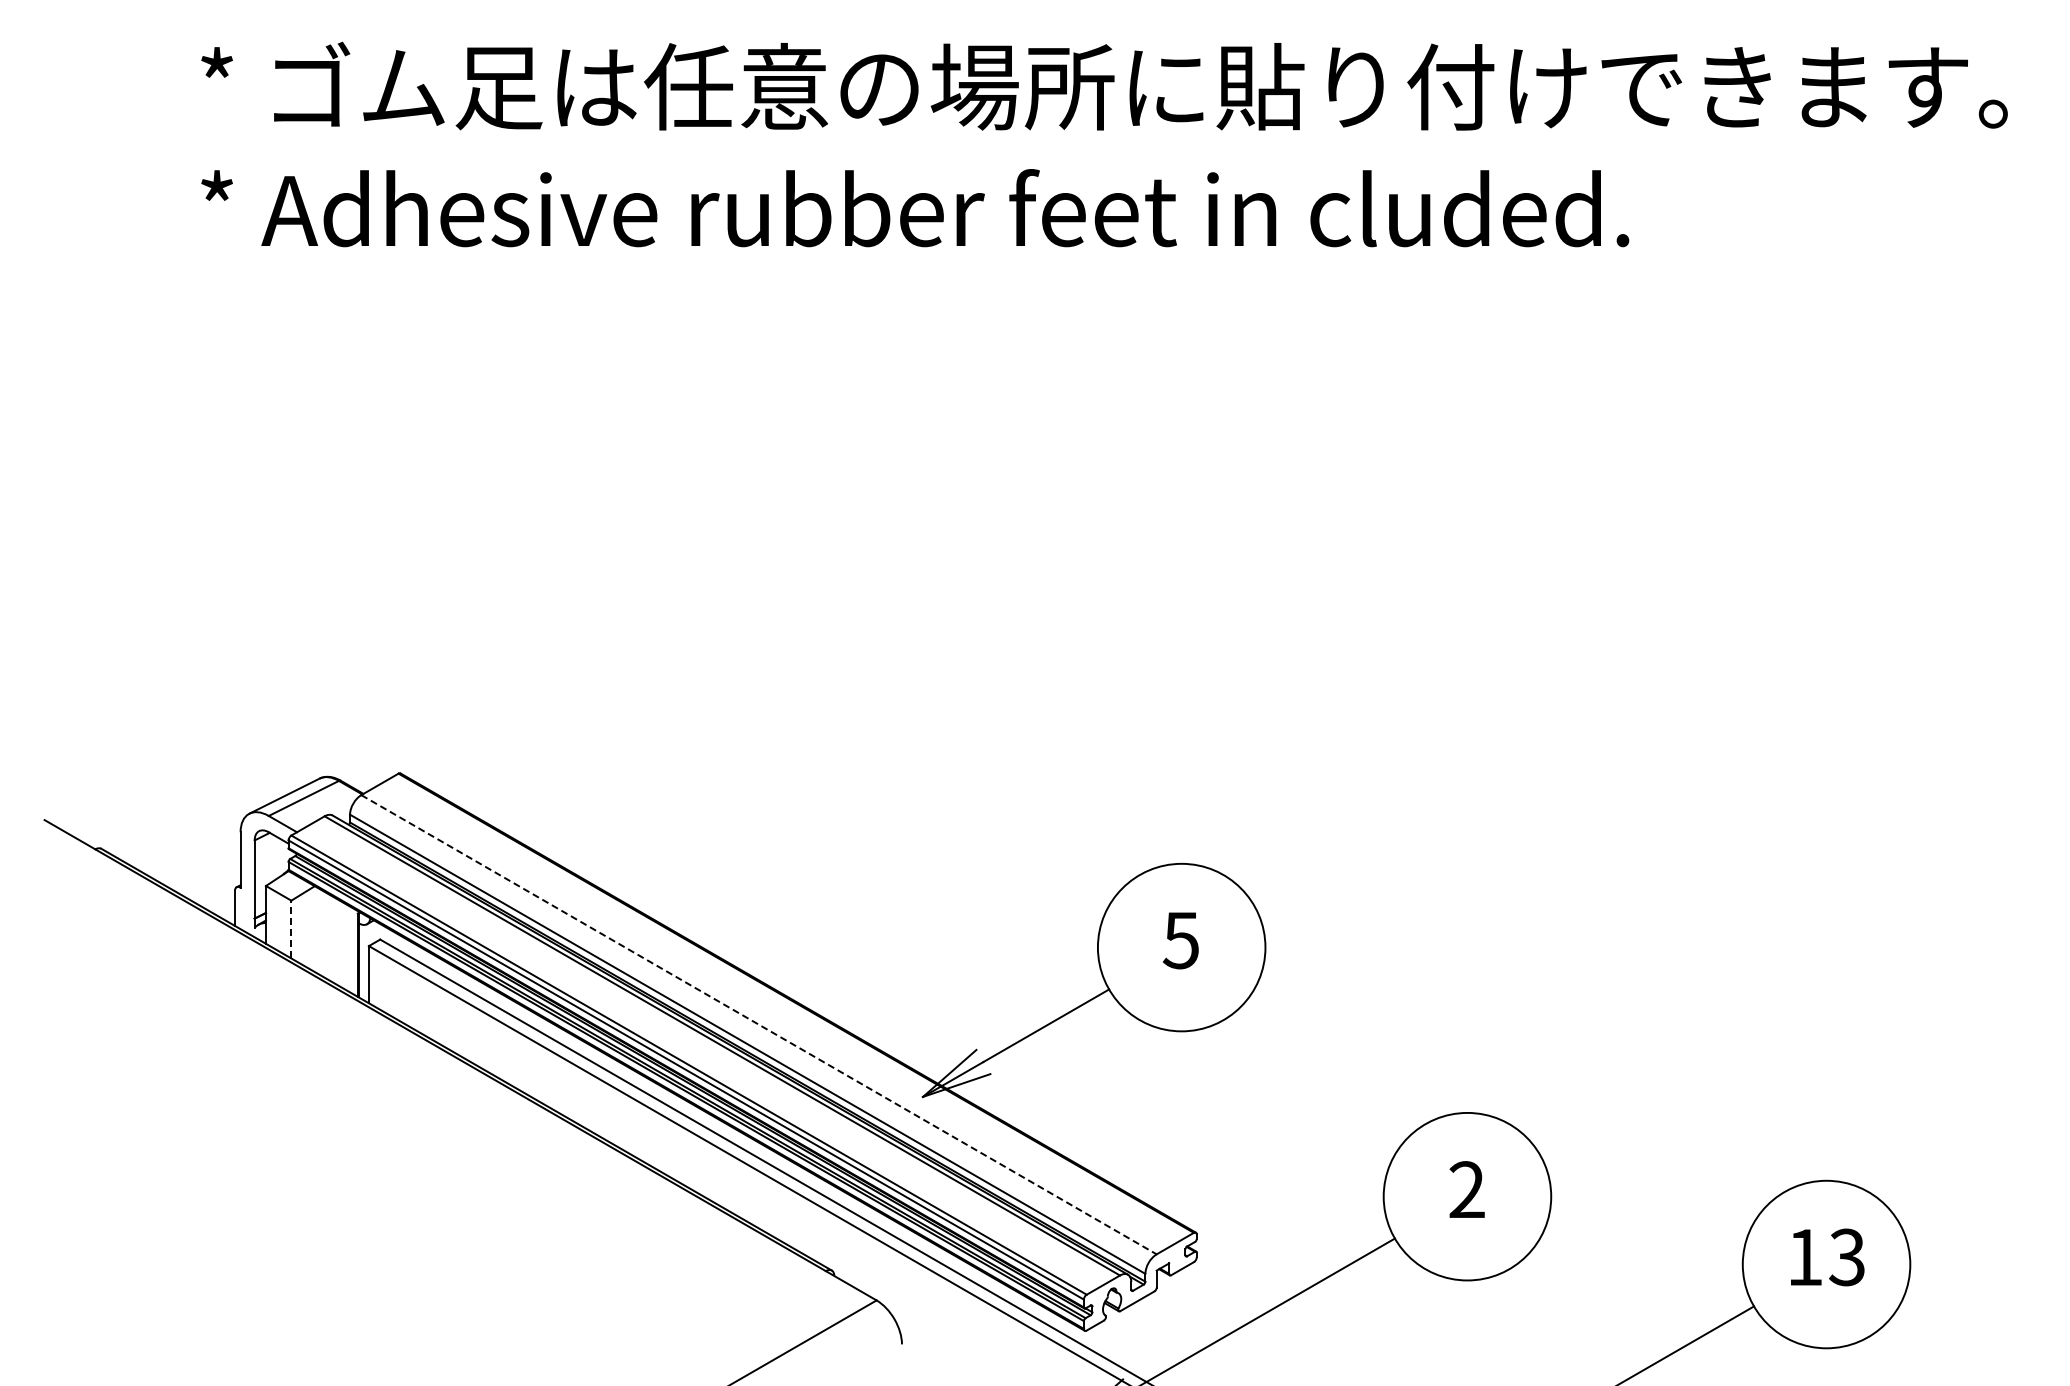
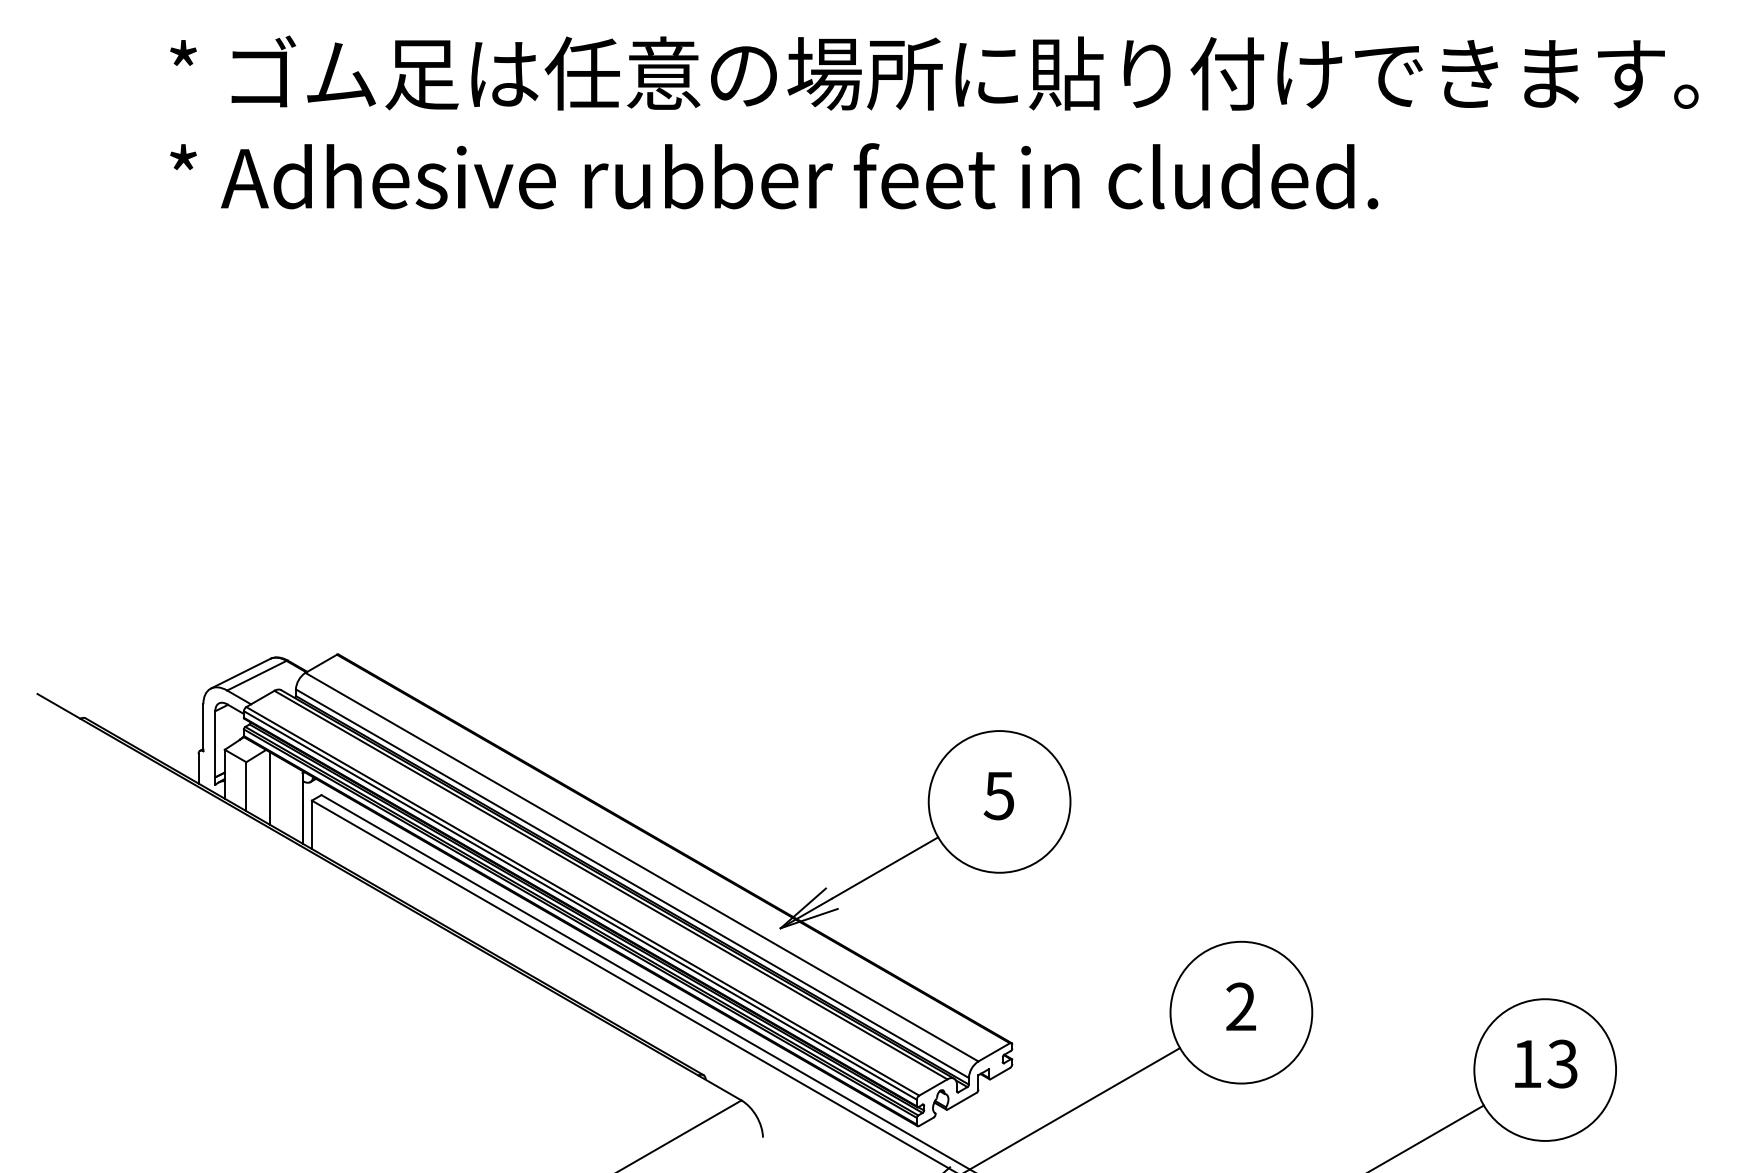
line: (291, 929) -> (246, 786), dashed -> solid
line: (319, 931) -> (270, 788), added
line: (759, 1025) -> (642, 867), dashed -> solid

